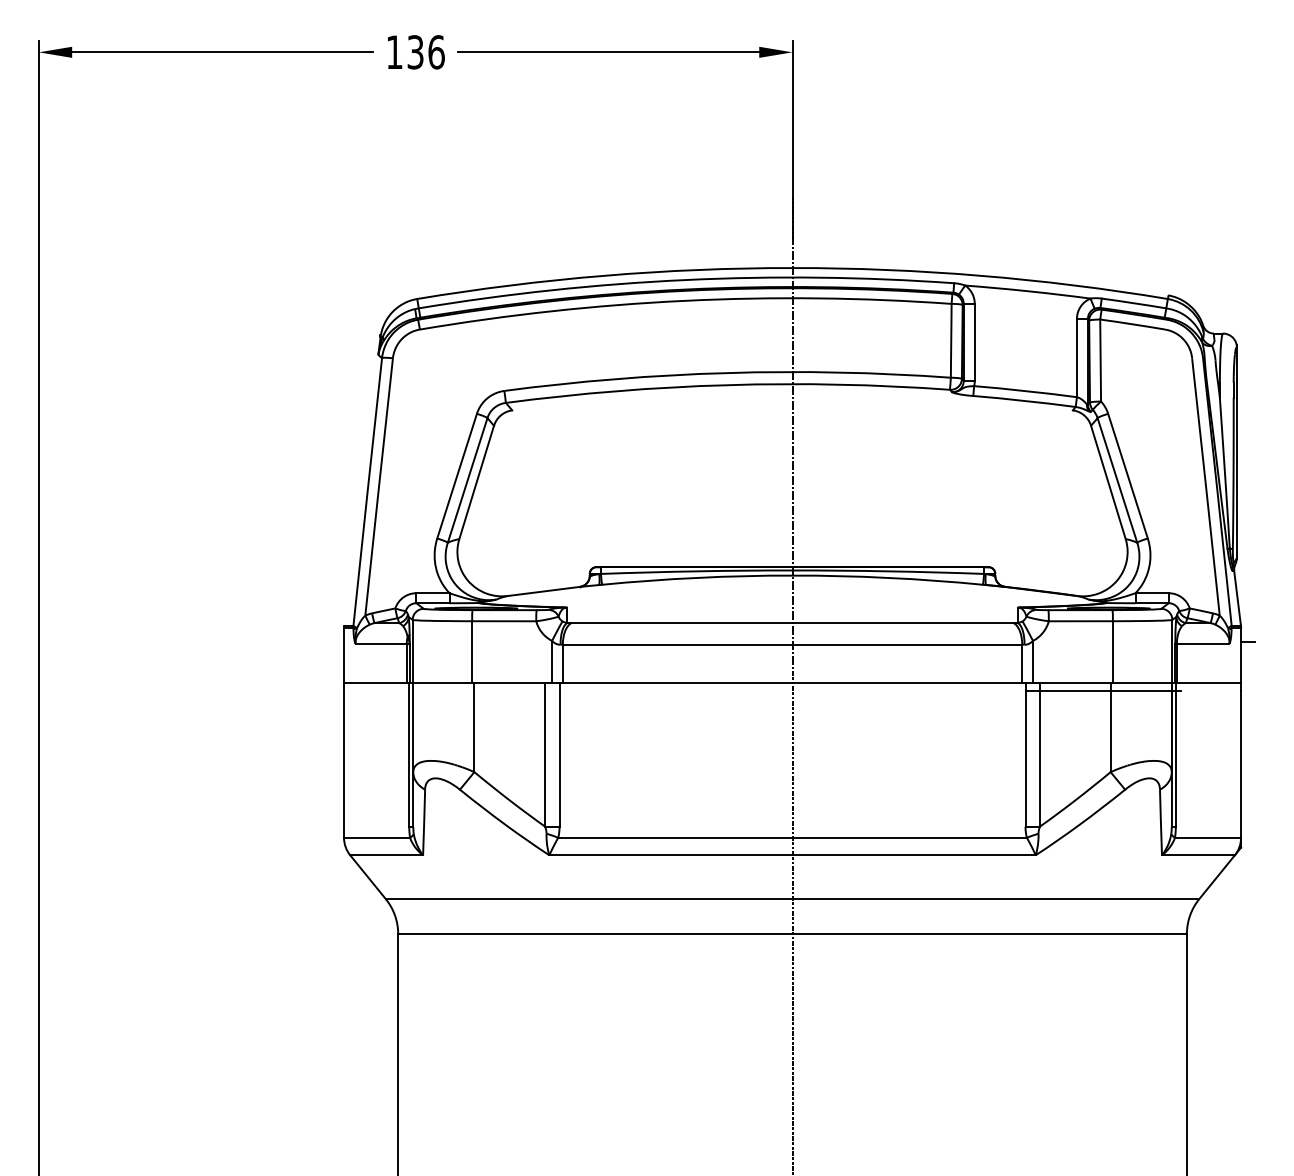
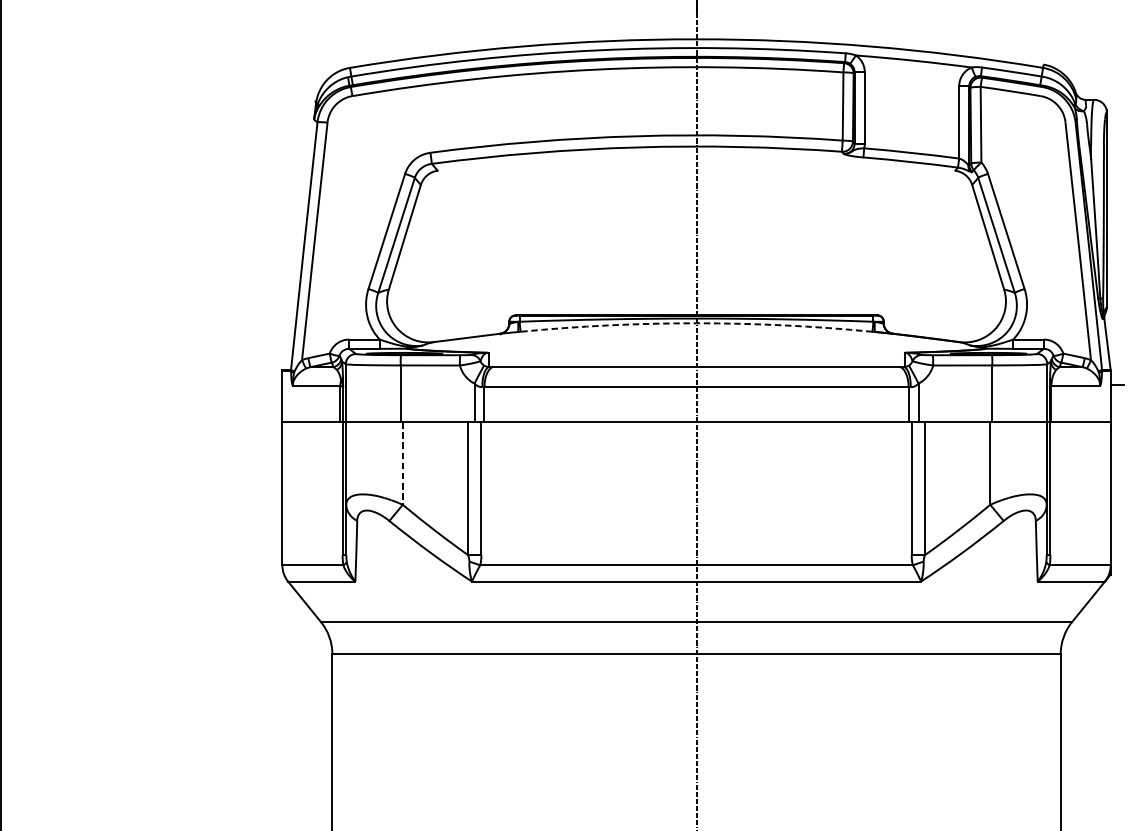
arc: (792, 575) -> (696, 323), solid -> dashed
line: (1104, 691) -> (984, 430), removed
line: (474, 727) -> (402, 463), solid -> dashed

